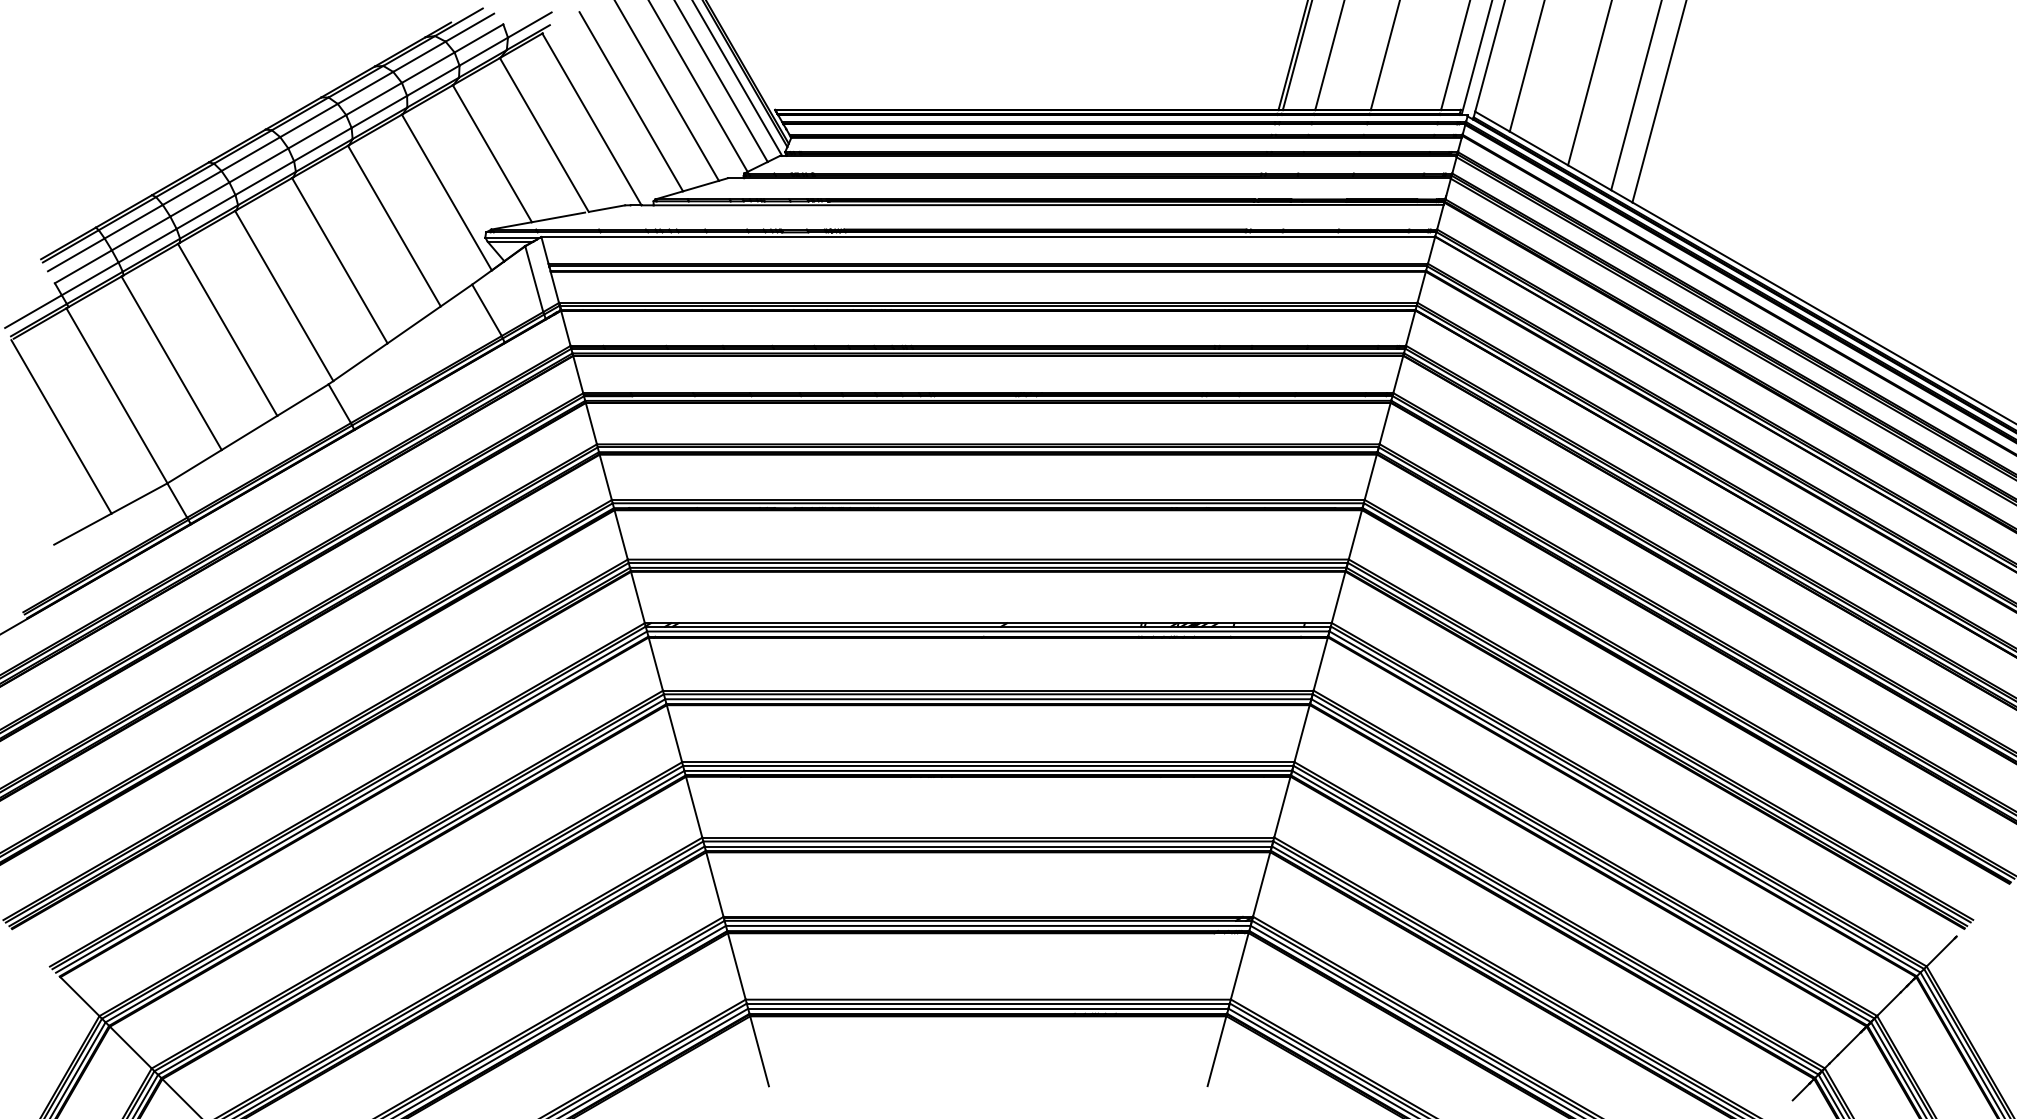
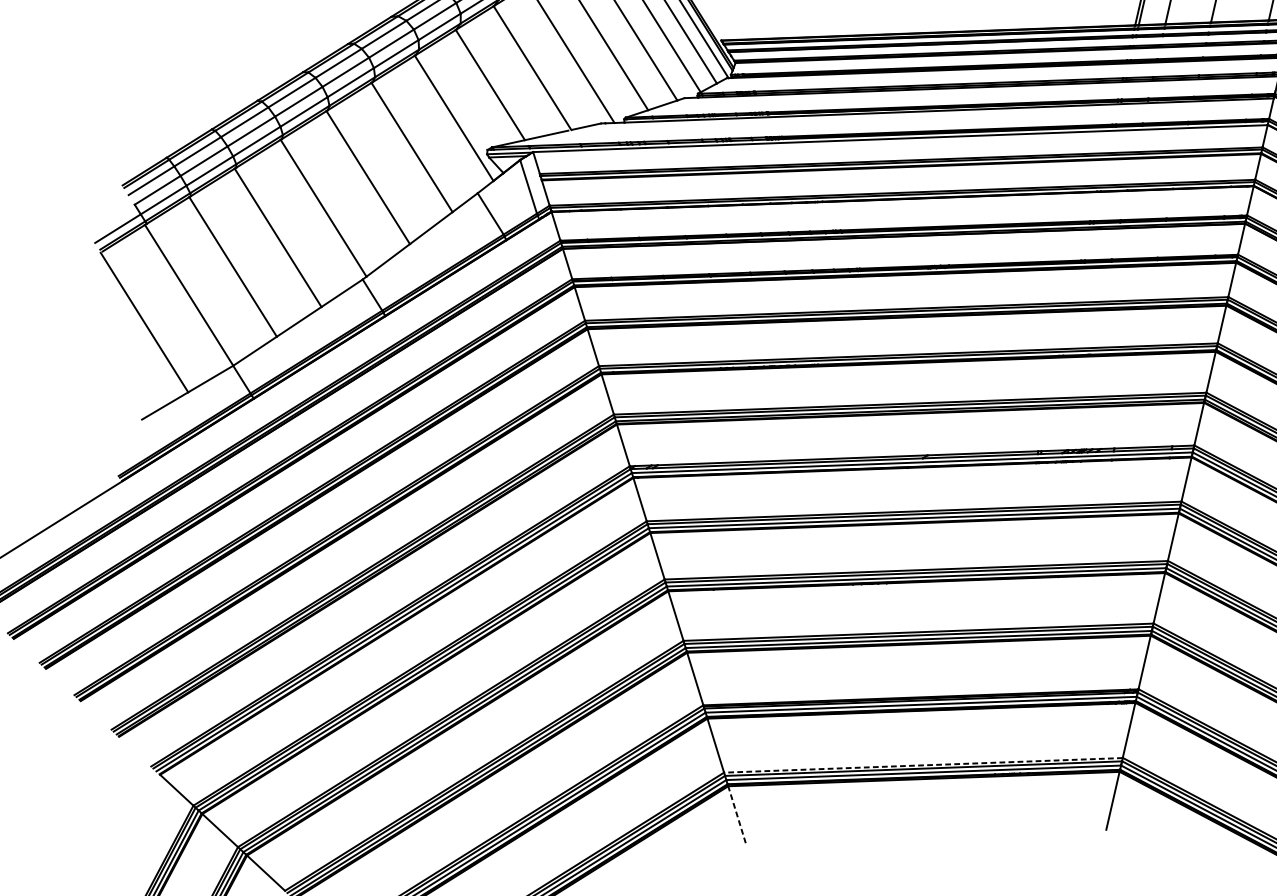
line: (988, 999) -> (923, 765), solid -> dashed
line: (759, 1050) -> (736, 814), solid -> dashed

